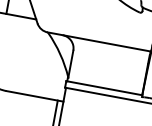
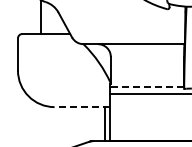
line: (103, 88) -> (146, 87), solid -> dashed
line: (34, 96) -> (82, 107), solid -> dashed

